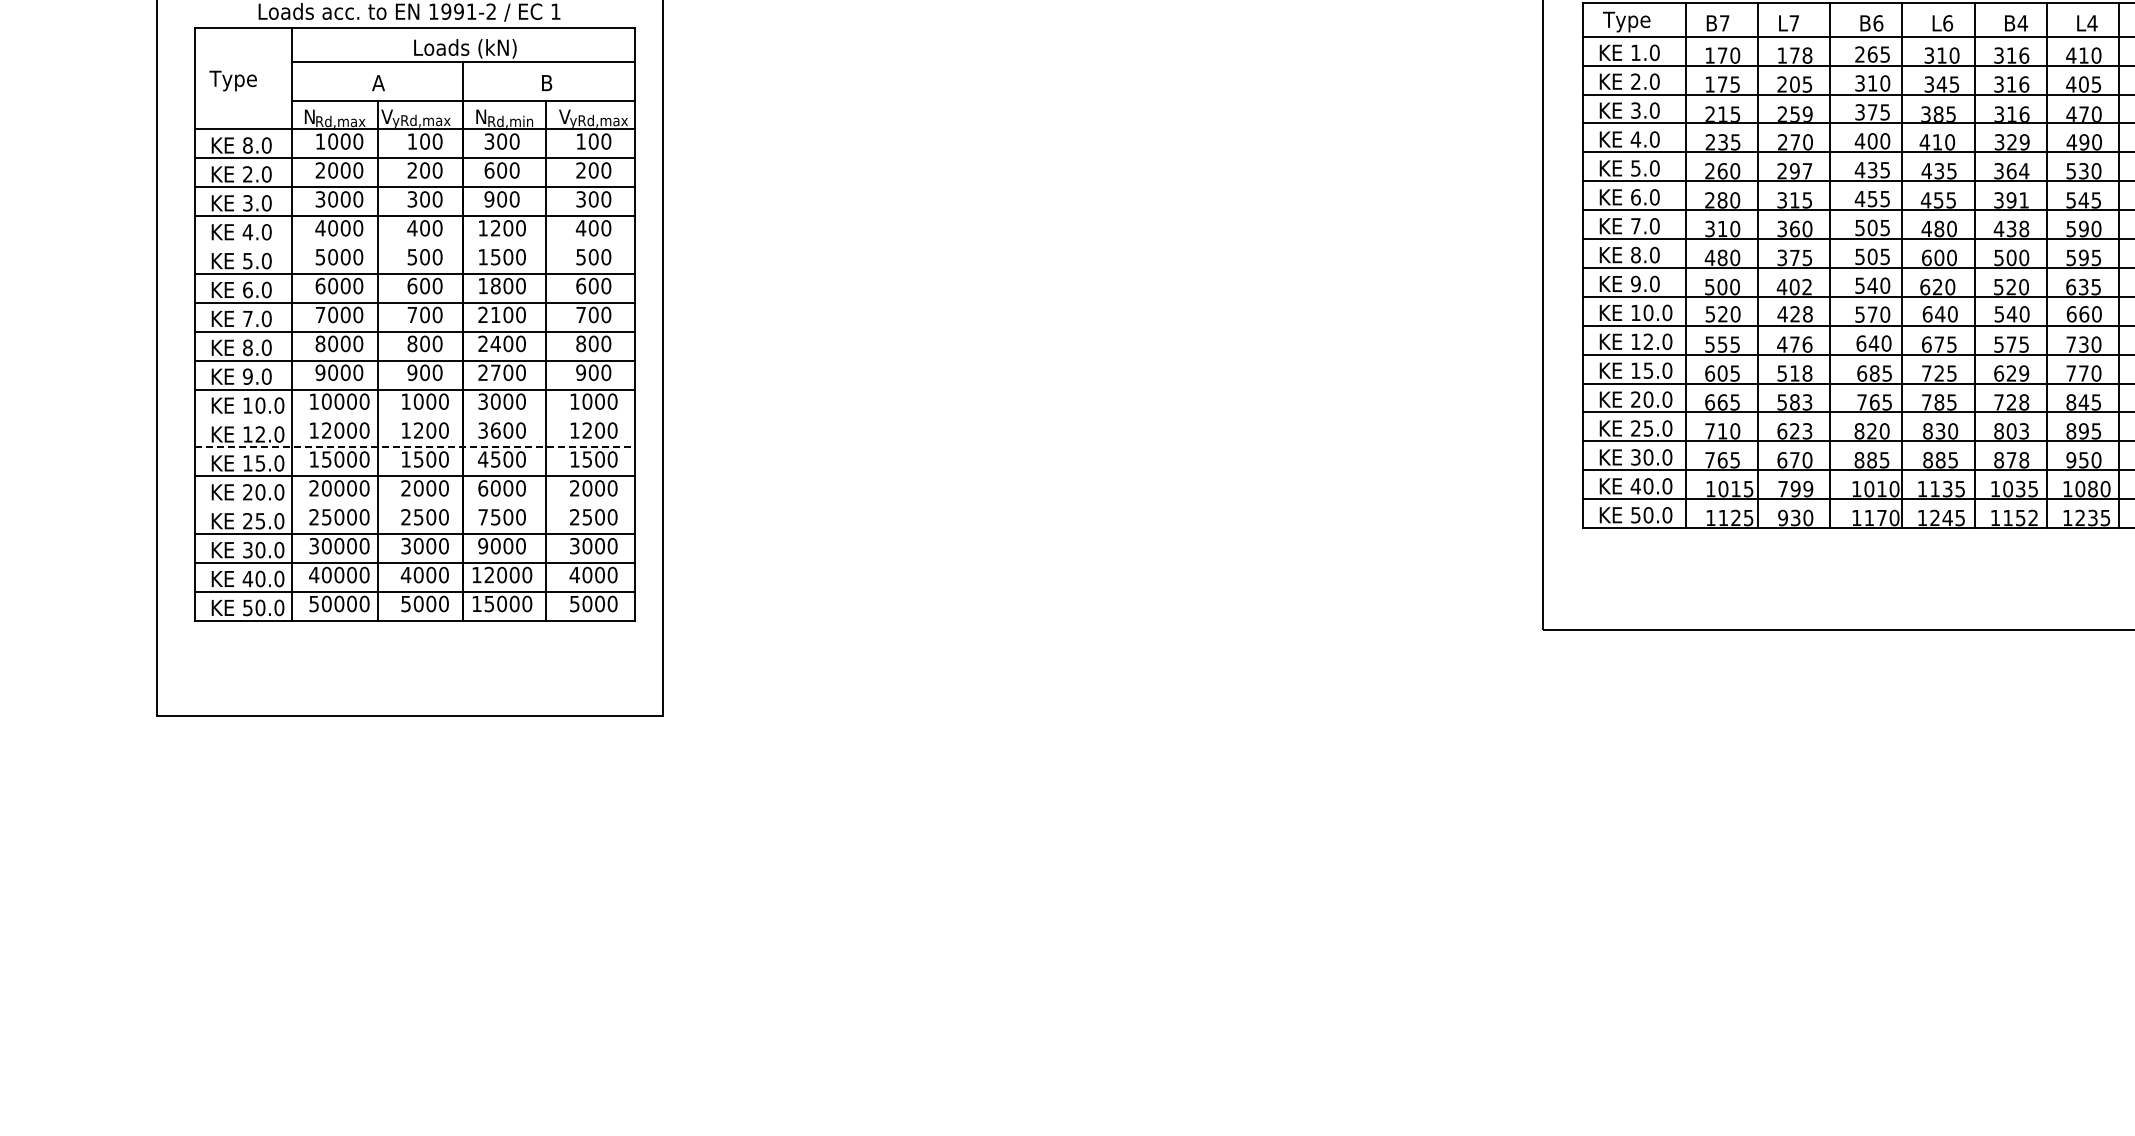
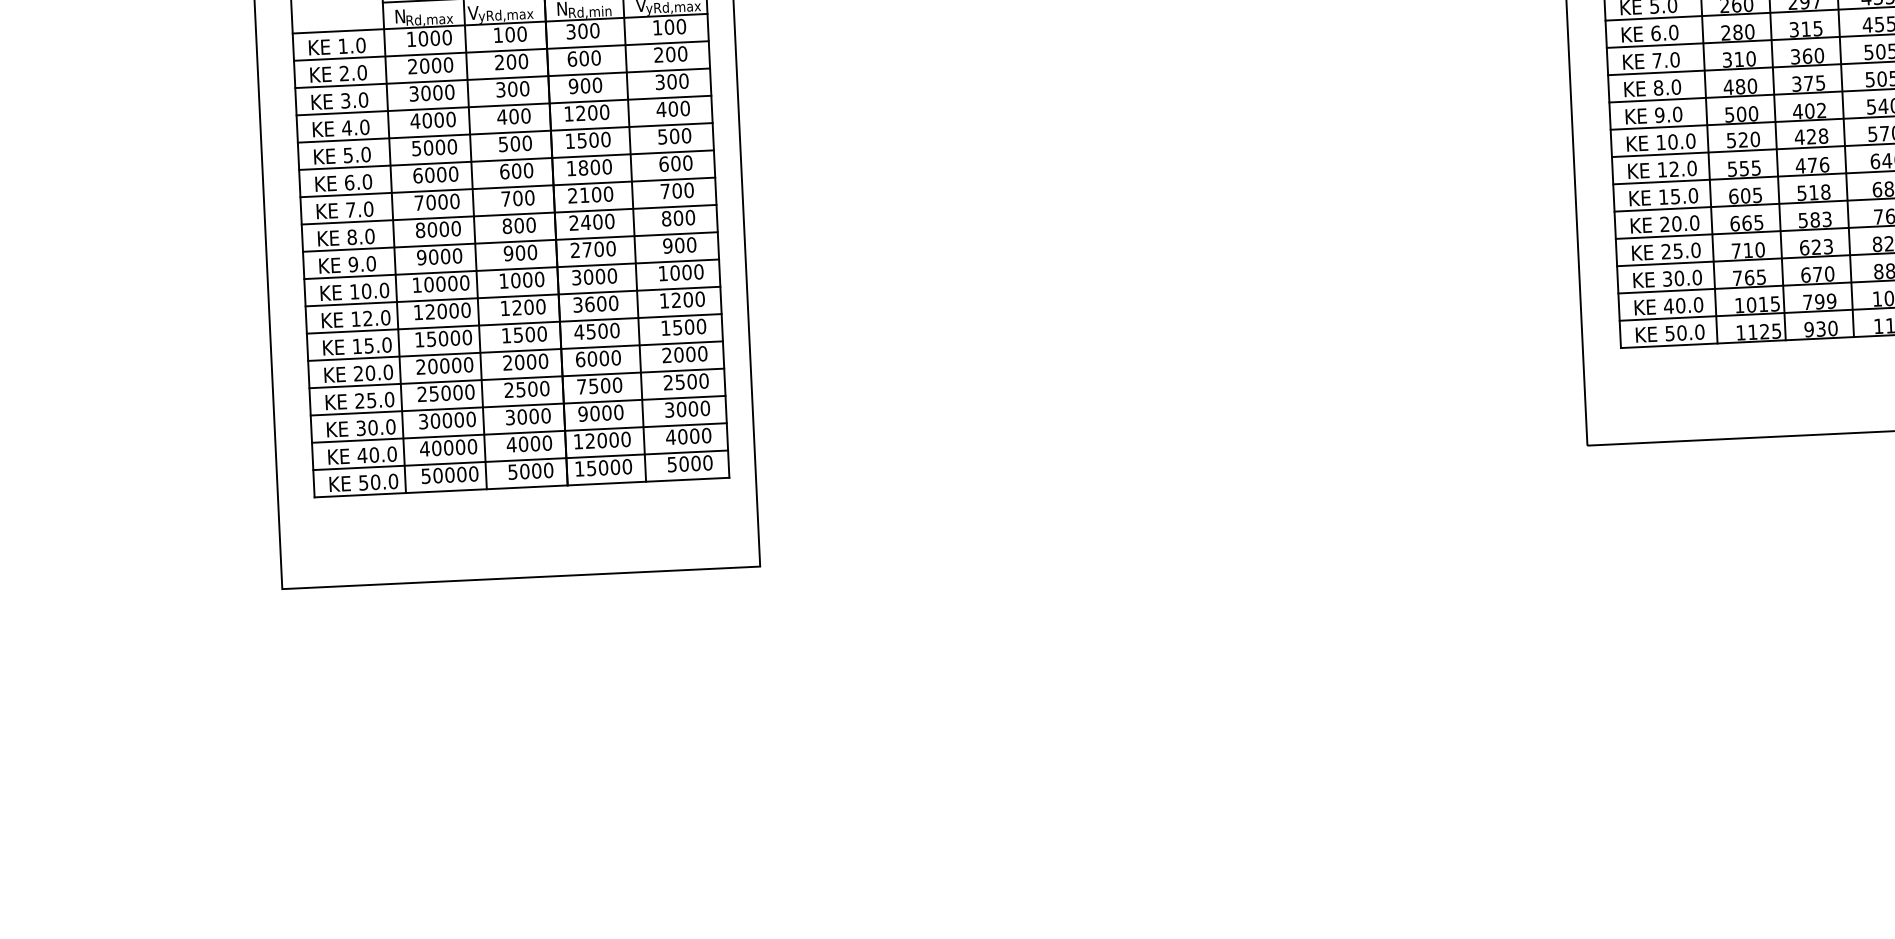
text: (247, 145) -> (342, 46), 8.0 -> 1.0
line: (414, 245) -> (504, 133), added
line: (414, 418) -> (512, 296), added
line: (414, 447) -> (513, 324), dashed -> solid
line: (414, 505) -> (516, 378), added

